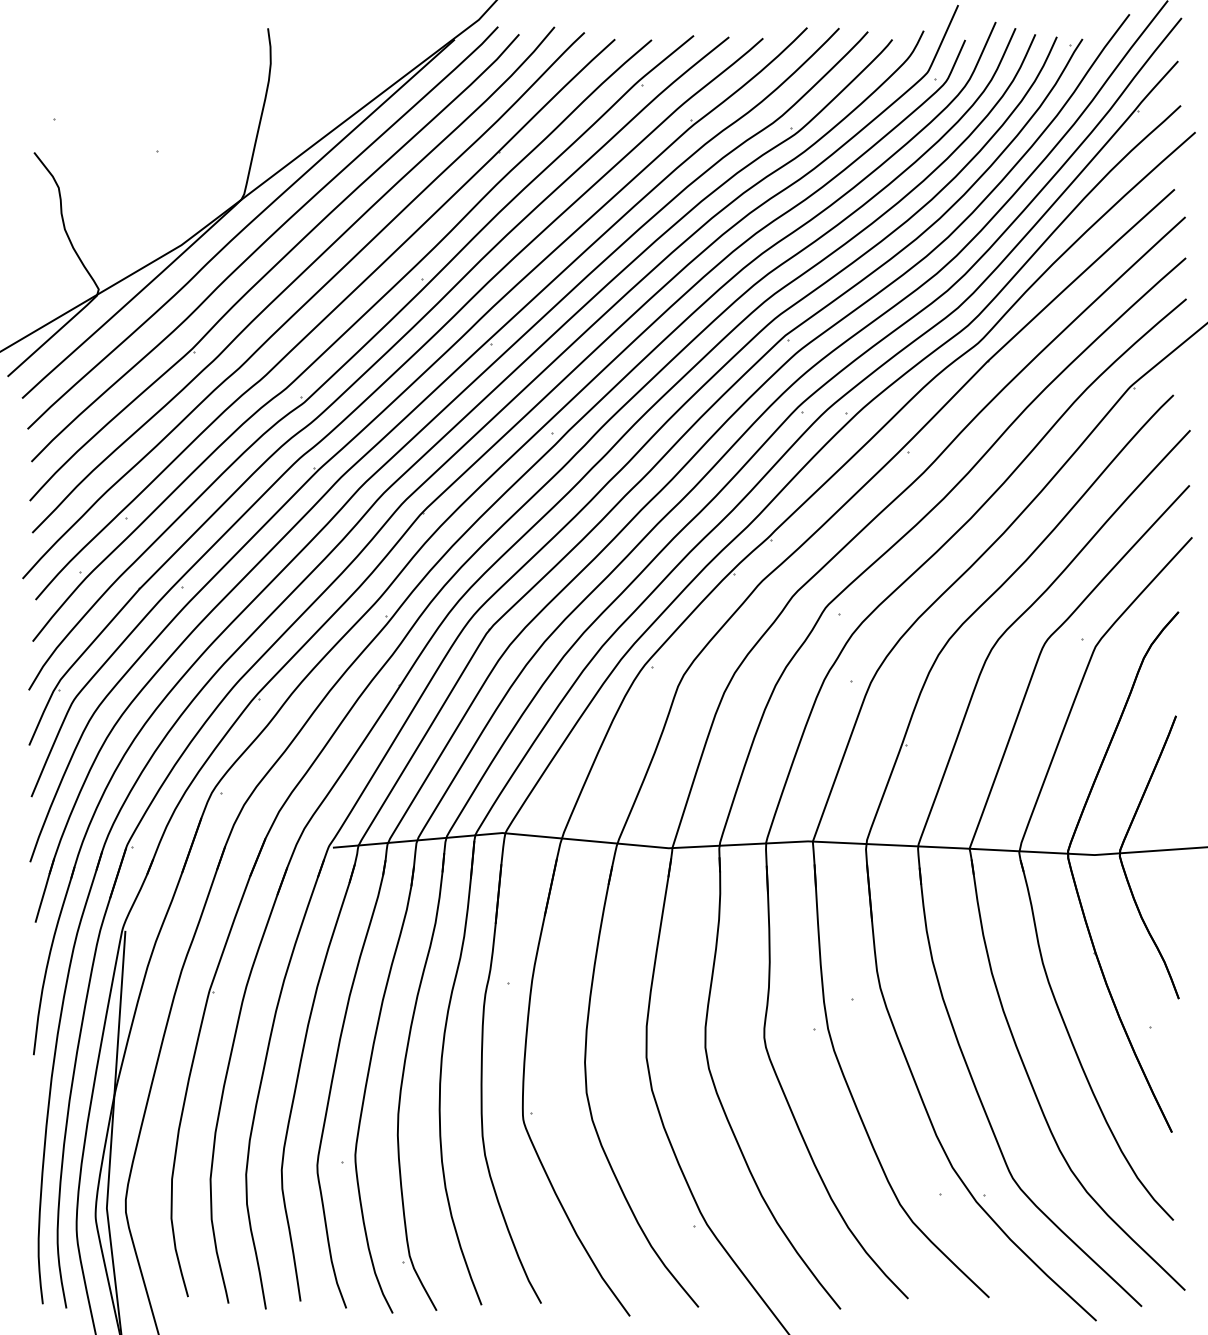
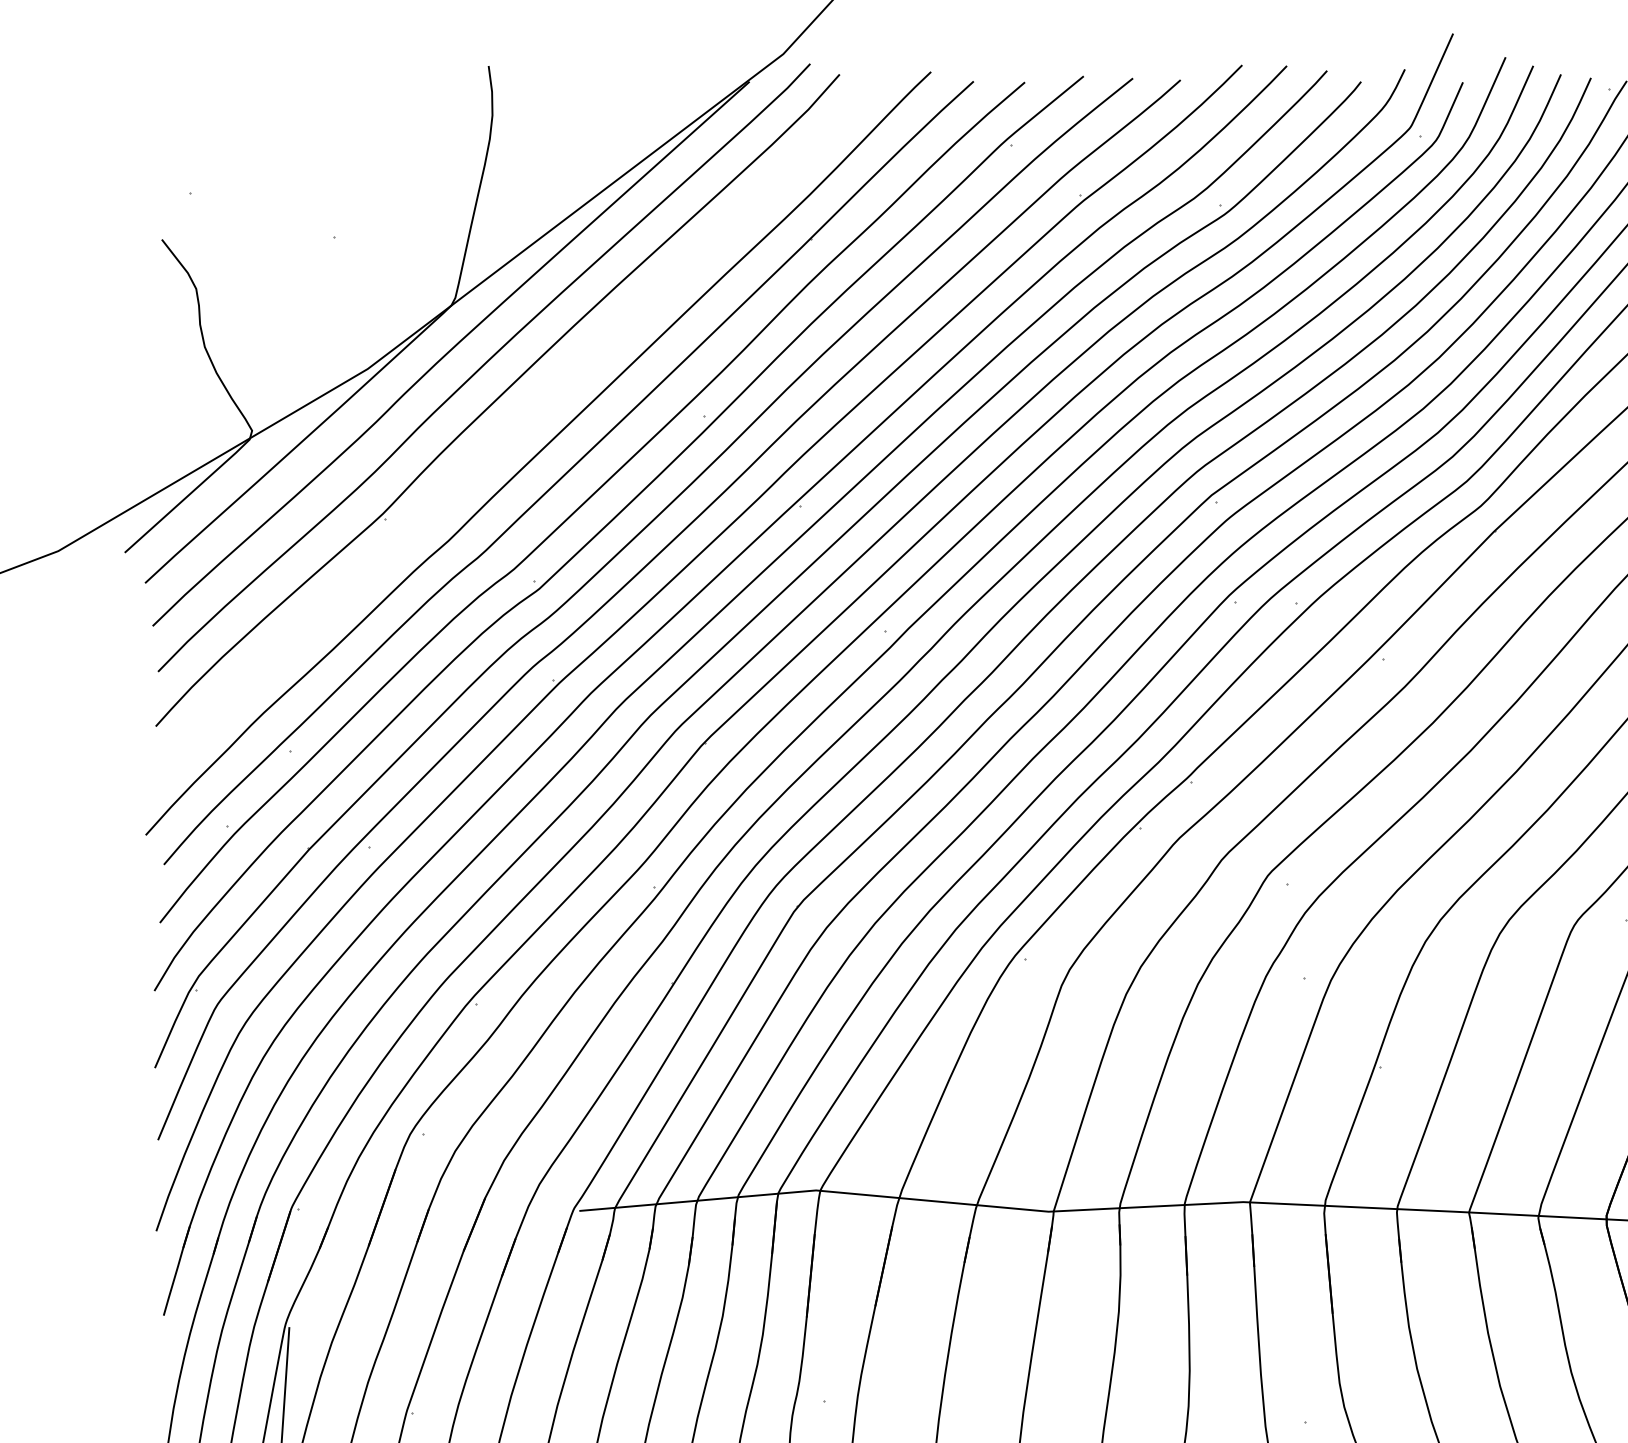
curve: (294, 279) -> (525, 416), removed

